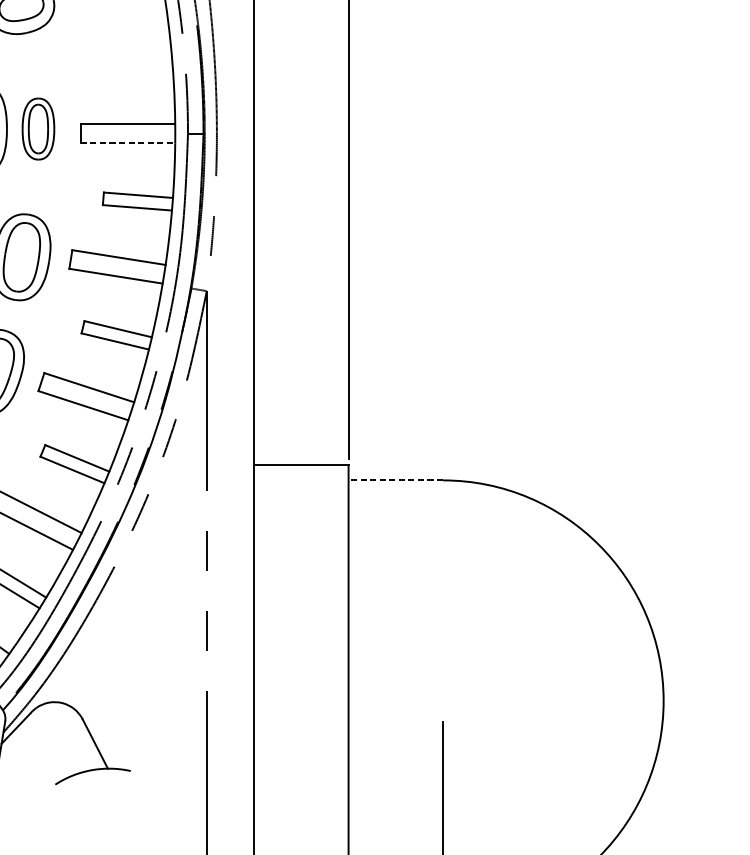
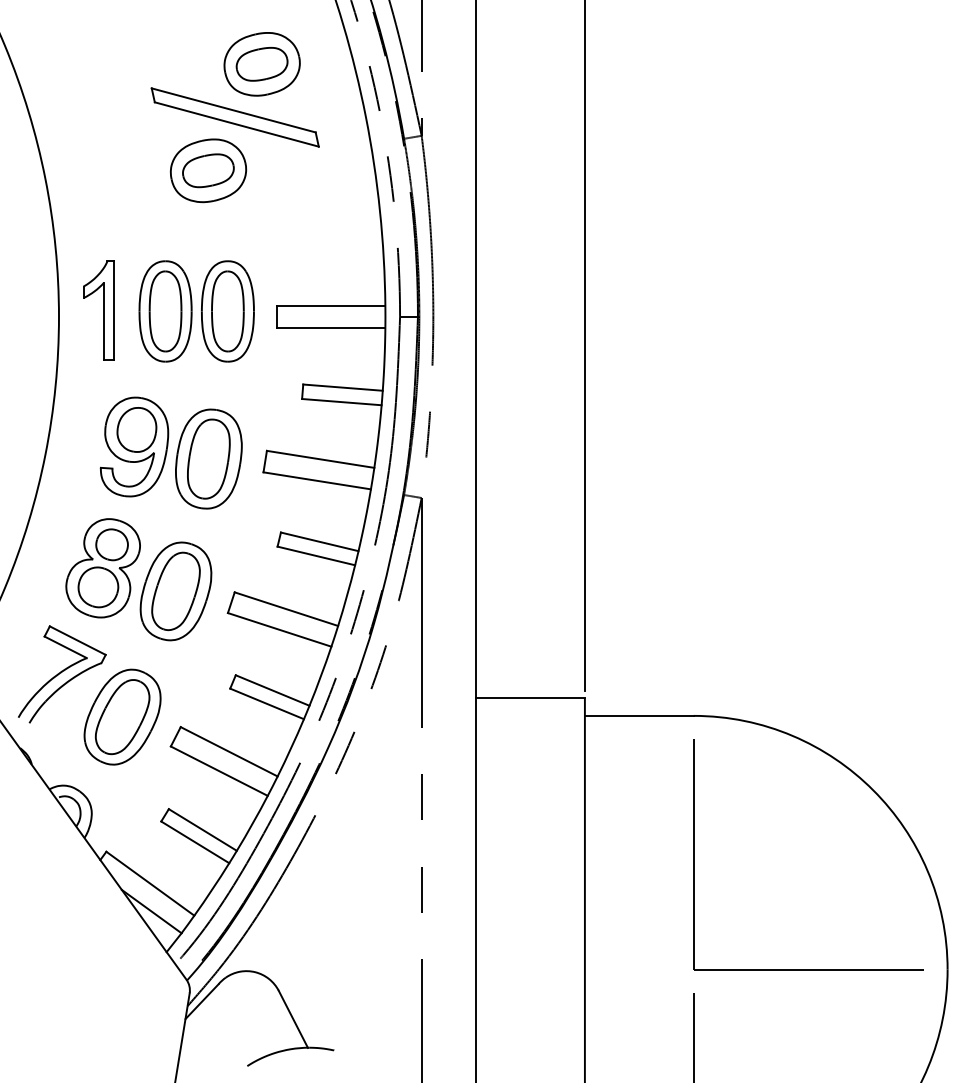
part: (38, 129) -> (227, 311), size x1.43
line: (128, 143) -> (331, 327), dashed -> solid
line: (395, 480) -> (638, 715), dashed -> solid
part: (443, 600) -> (694, 854), added

